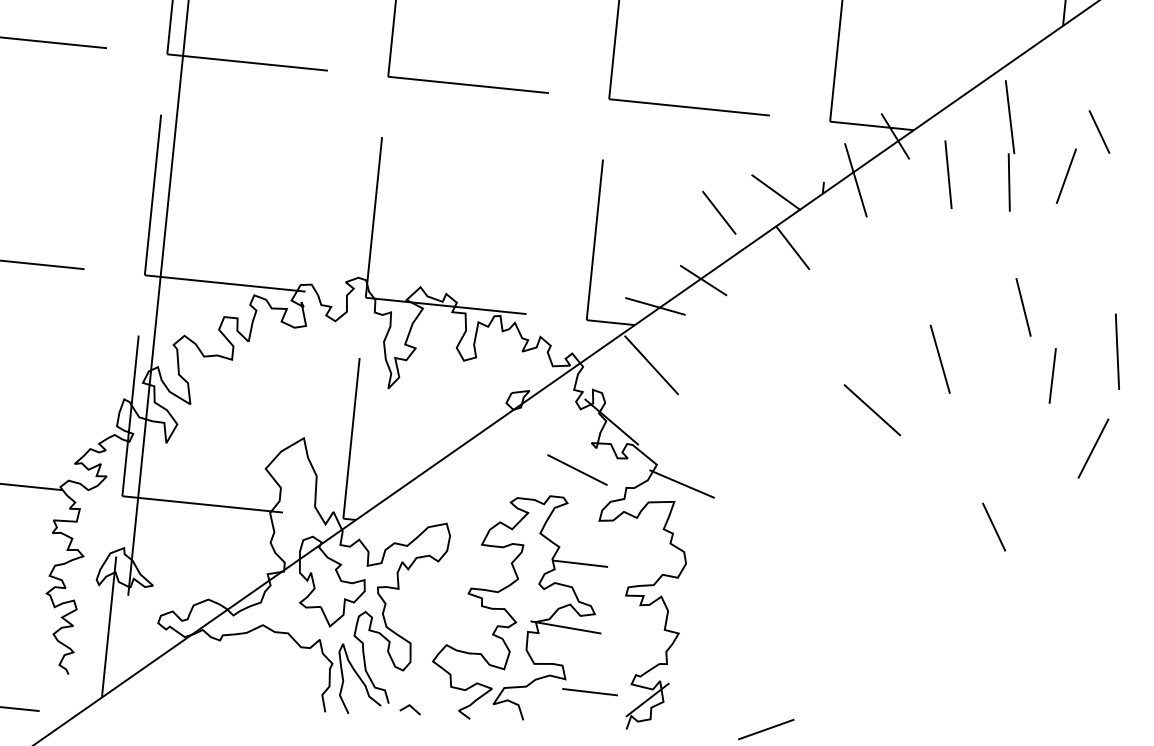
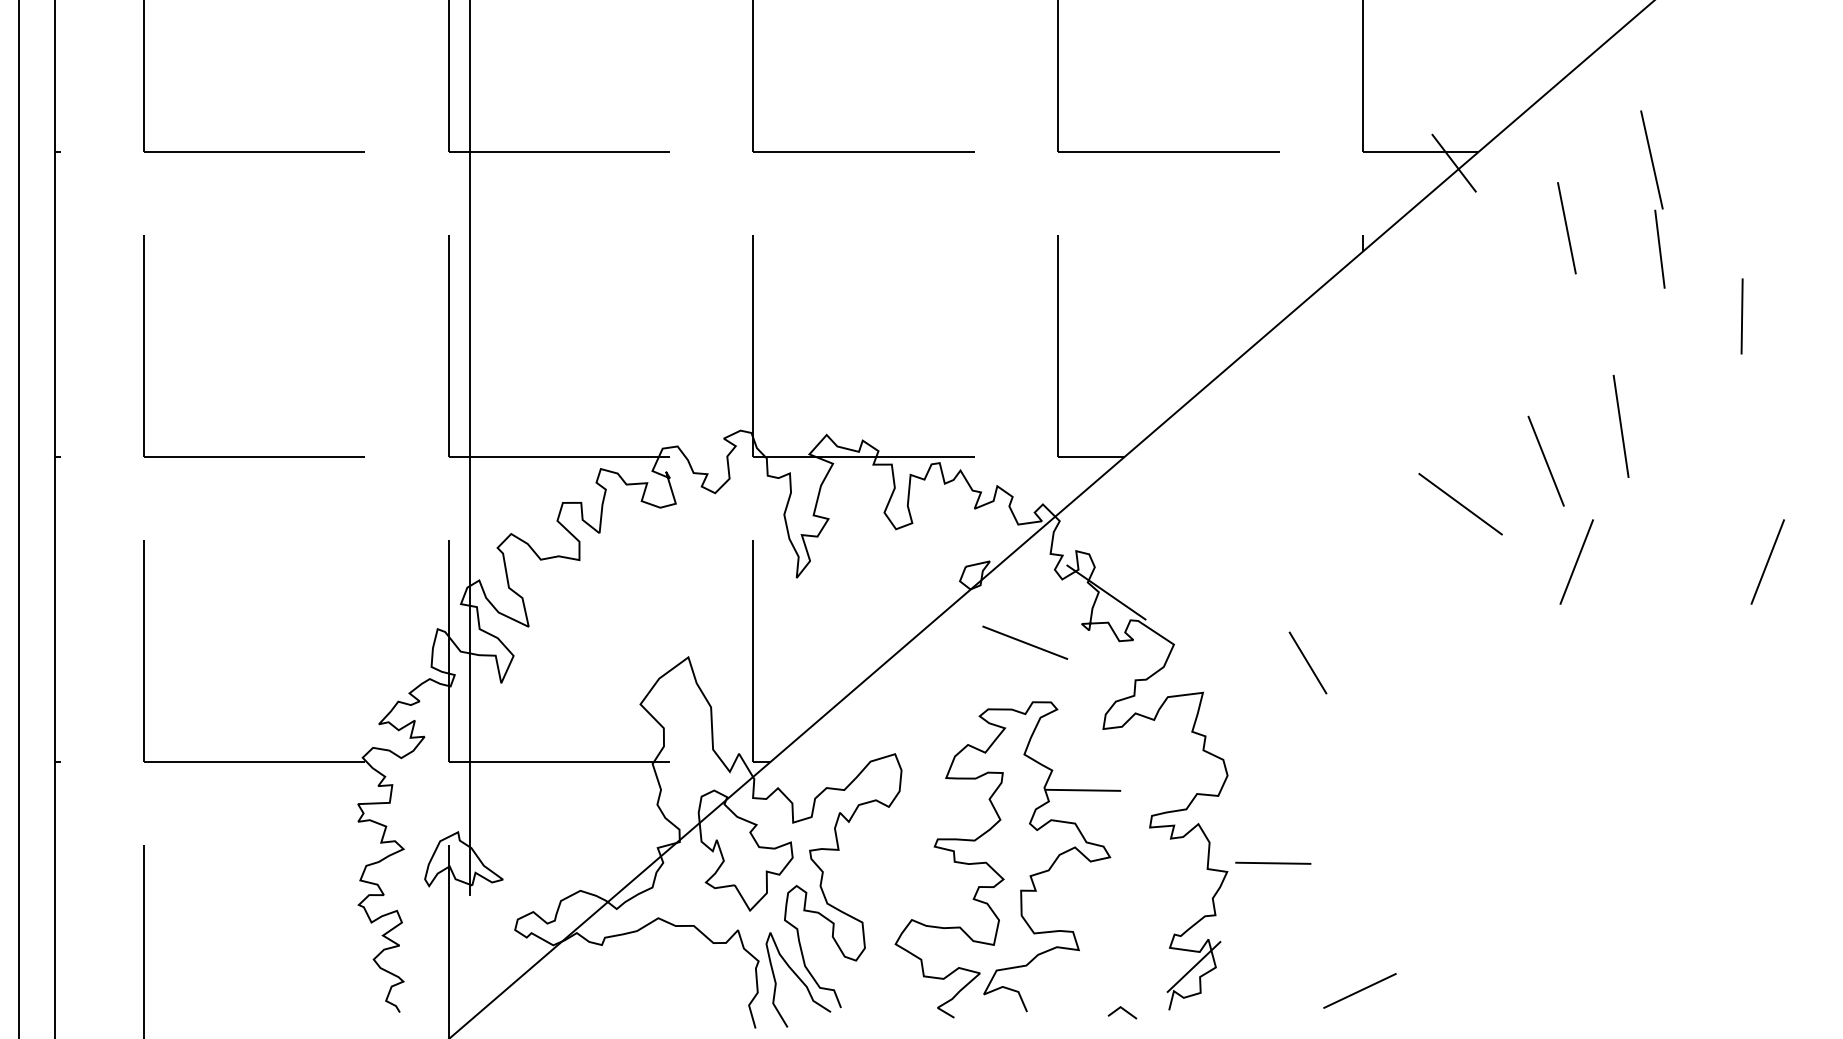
line: (1099, 131) -> (1731, 128), removed
part: (1012, 146) -> (1659, 199), moved
line: (948, 174) -> (1566, 228), moved
line: (1066, 175) -> (1692, 193), removed
line: (855, 180) -> (1405, 228), removed
line: (776, 192) -> (1299, 256), removed
line: (719, 212) -> (1224, 291), removed
line: (792, 247) -> (1329, 329), removed
line: (703, 280) -> (1212, 386), removed
line: (655, 306) -> (1149, 428), removed
line: (1023, 307) -> (1652, 378), removed
line: (1117, 351) -> (1620, 425), moved
line: (651, 365) -> (1152, 509), removed
line: (1052, 375) -> (1741, 316), moved
line: (872, 409) -> (1460, 503), moved
line: (954, 434) -> (1576, 561), added
line: (577, 469) -> (1025, 642), moved
line: (681, 484) -> (1210, 667), removed
line: (993, 526) -> (1307, 662), moved
line: (566, 626) -> (1072, 878), removed
line: (590, 691) -> (1273, 862), moved
line: (411, 707) -> (1123, 1010), moved

